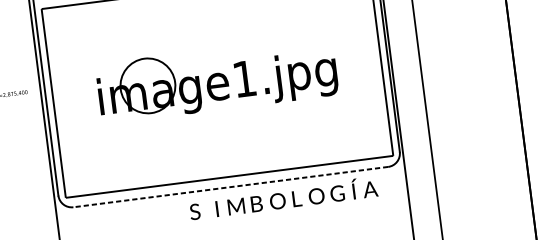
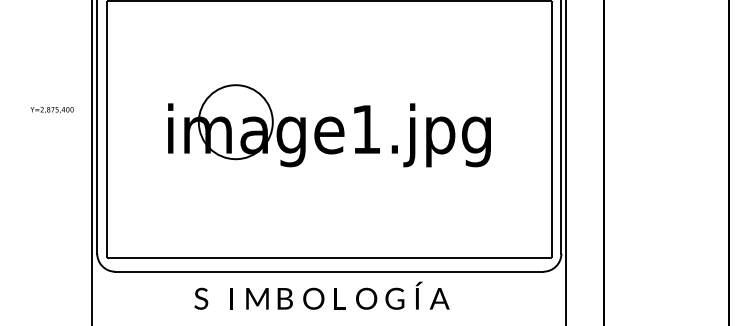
line: (230, 187) -> (328, 271), dashed -> solid
text: (283, 198) -> (321, 295), moved

